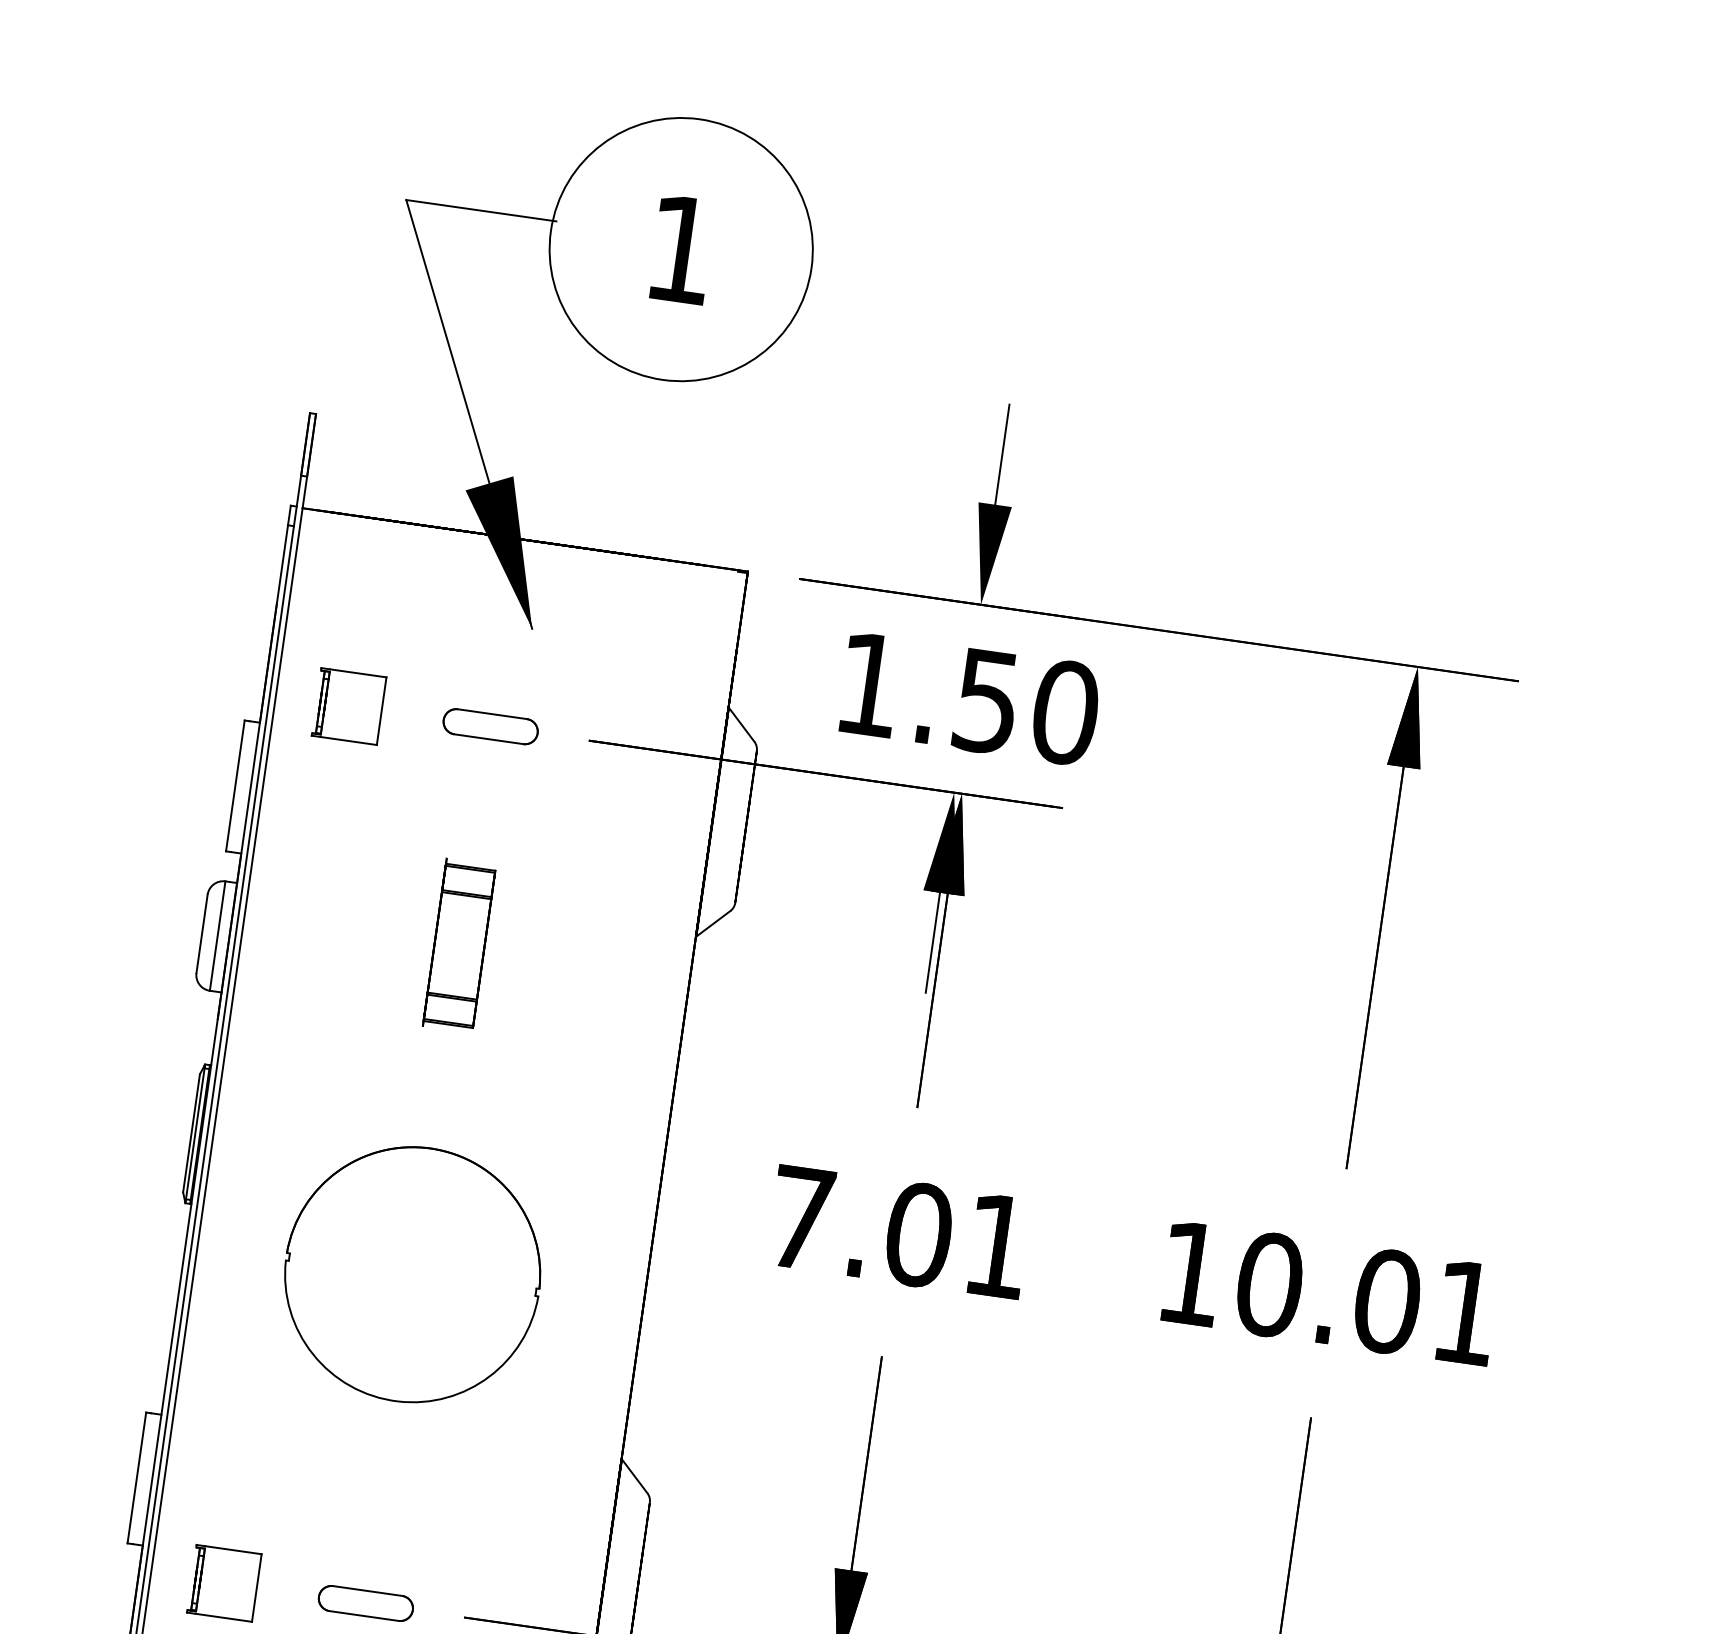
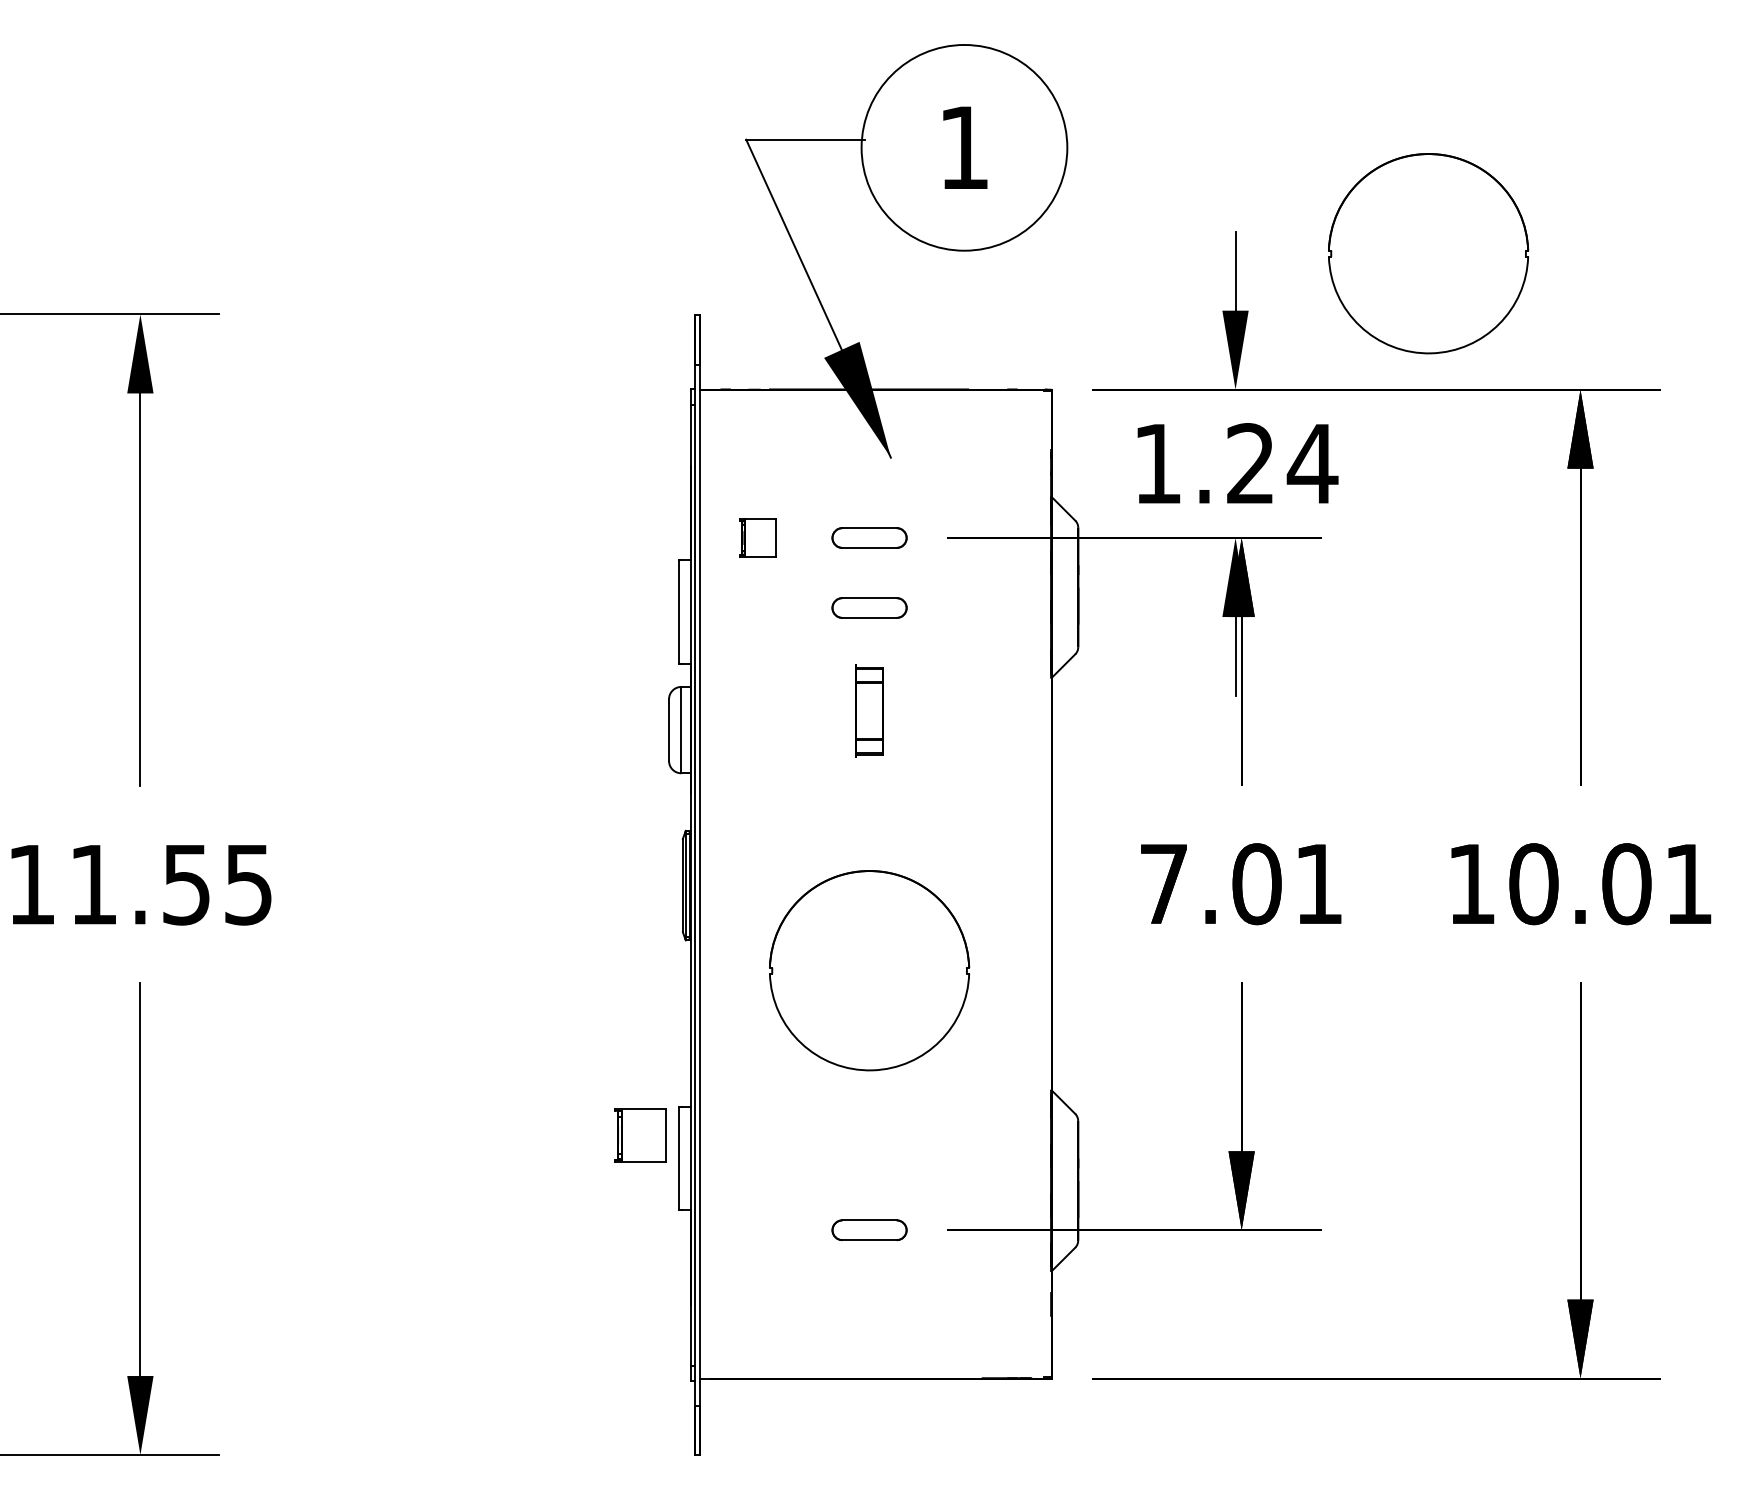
part: (1249, 467) -> (1428, 253), added
part: (348, 705) -> (757, 537), size x0.7
text: (1027, 706) -> (1282, 463), 1.50 -> 1.24
part: (478, 814) -> (869, 607), added
part: (459, 945) -> (869, 710), size x0.7
part: (223, 1583) -> (640, 1135), moved

